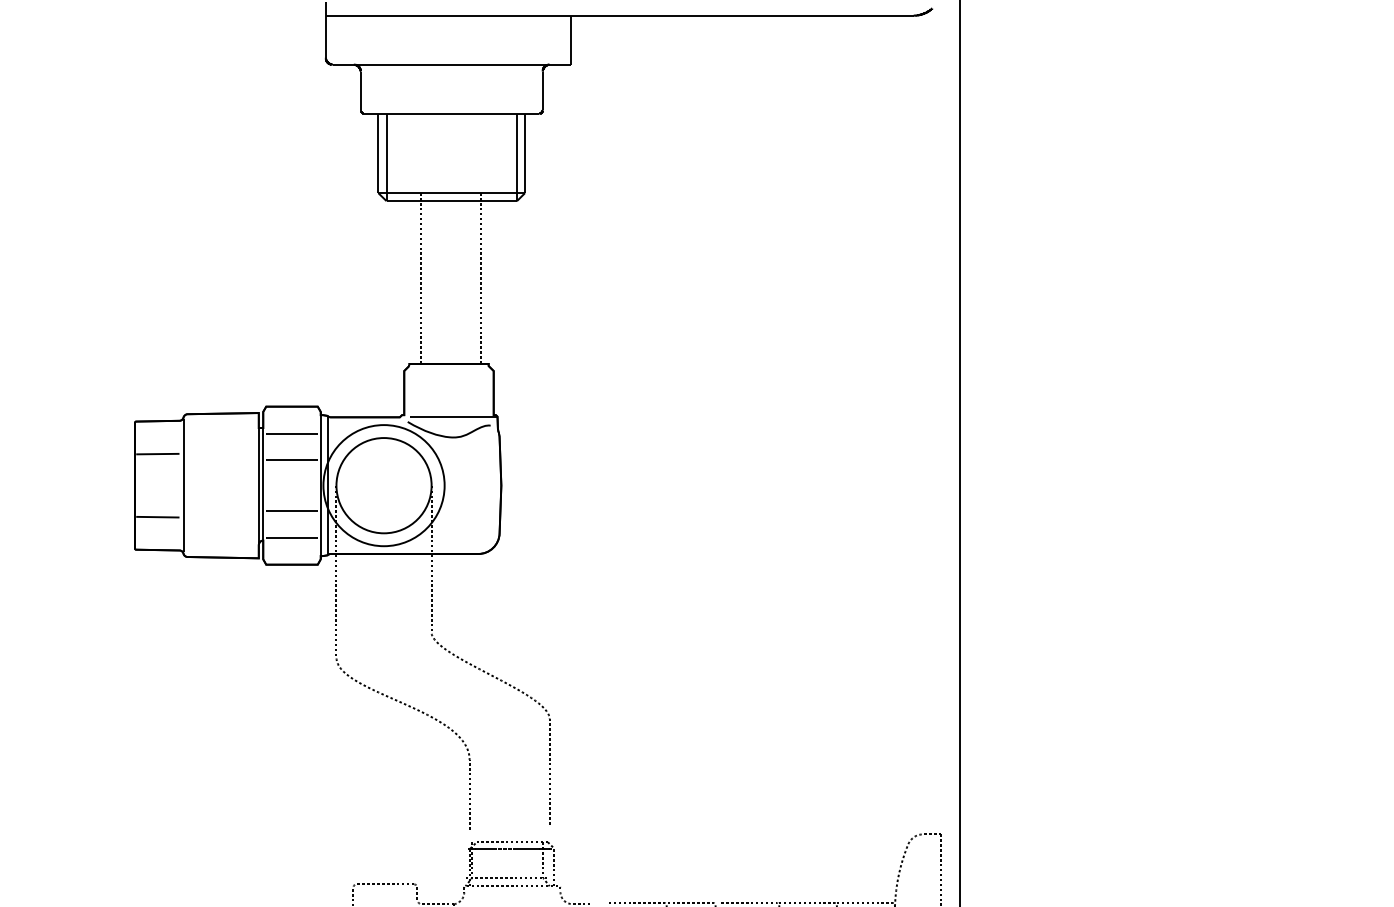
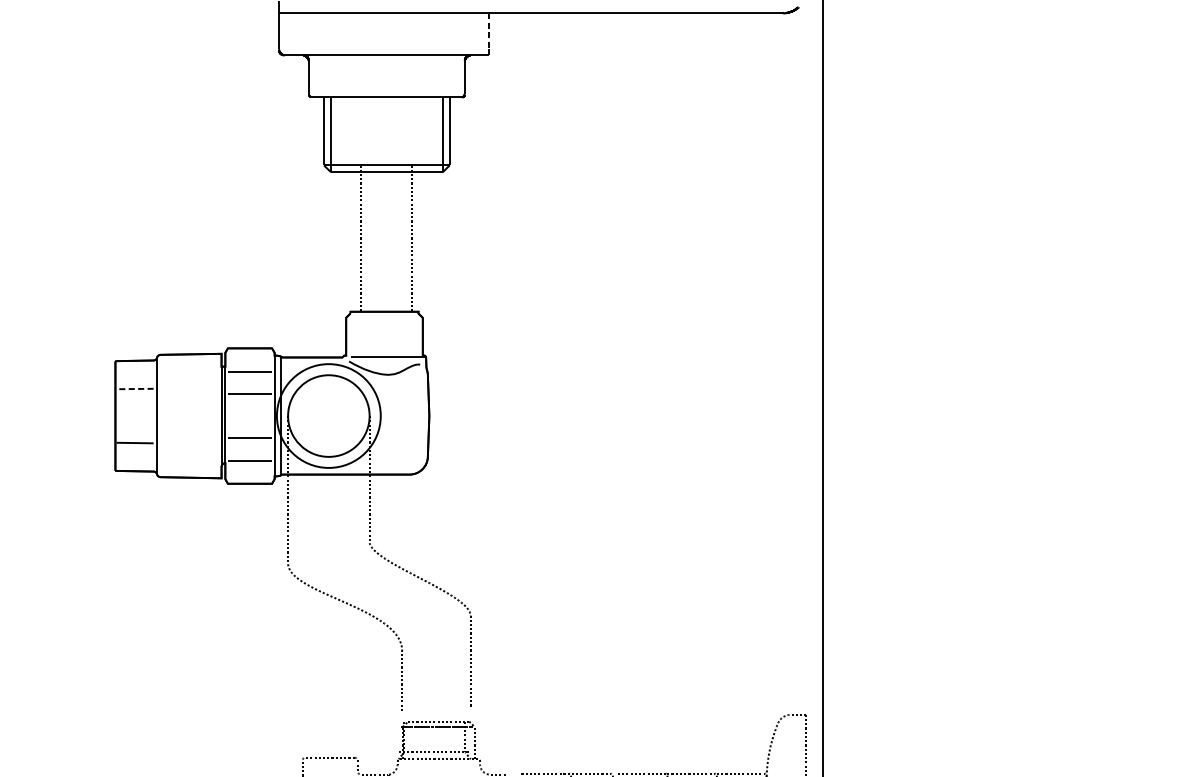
line: (570, 37) -> (488, 32), solid -> dashed
line: (157, 454) -> (134, 389), solid -> dashed

